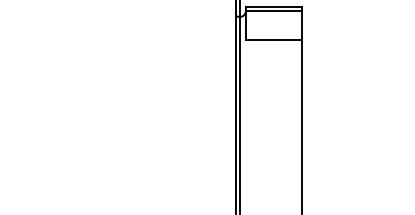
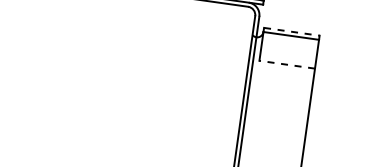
line: (274, 6) -> (292, 31), solid -> dashed
line: (273, 39) -> (286, 64), solid -> dashed

